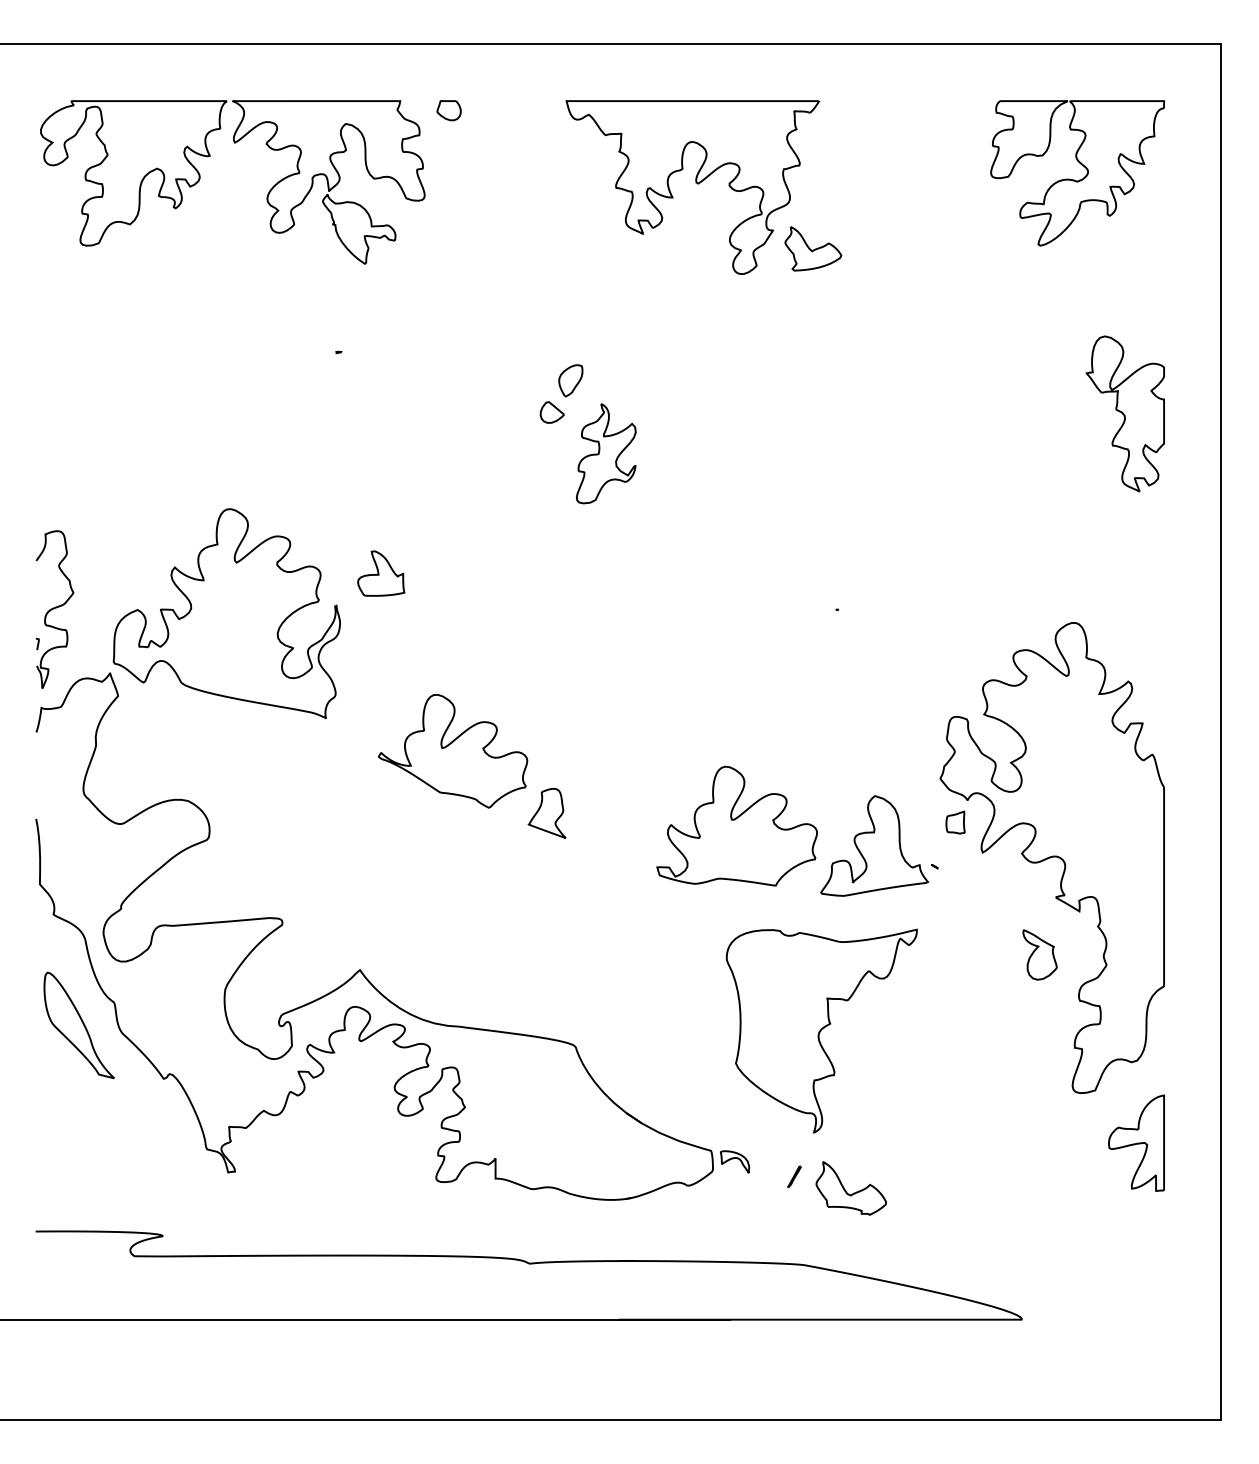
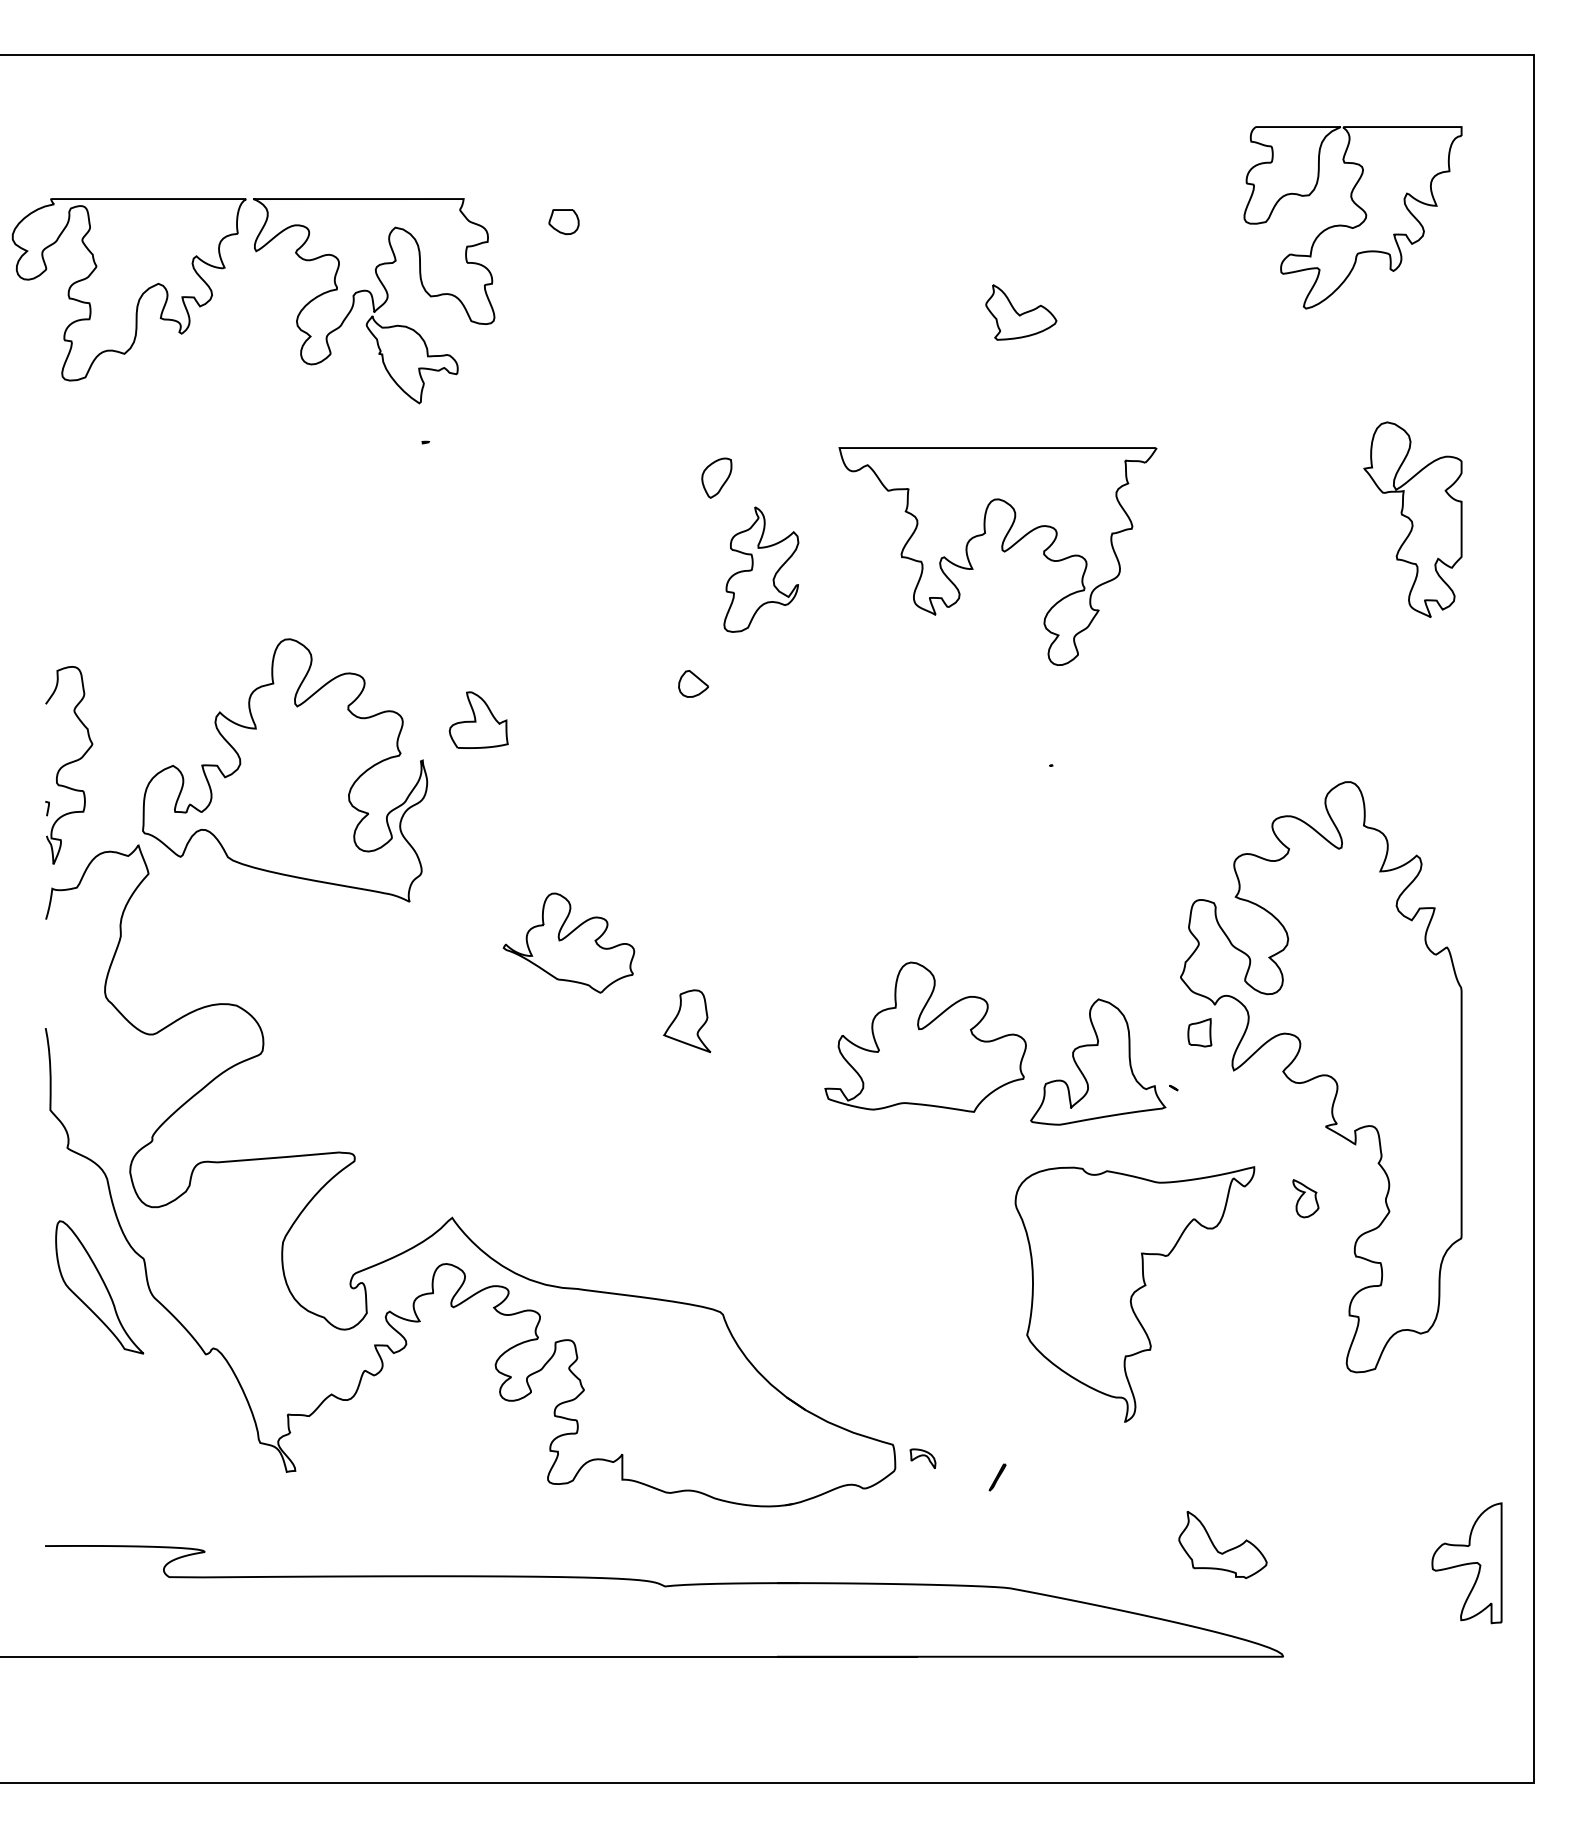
part: (448, 110) -> (563, 221), moved
part: (200, 179) -> (212, 297), moved
part: (696, 183) -> (1002, 551), moved
part: (552, 412) -> (693, 683), moved
part: (452, 750) -> (568, 942), size x0.7
part: (1039, 954) -> (1305, 1198), size x0.6
part: (821, 1031) -> (1134, 1294), moved
part: (1136, 1143) -> (1466, 1563), moved
part: (734, 1161) -> (922, 1458), size x0.7
part: (846, 1190) -> (1216, 1547), moved

